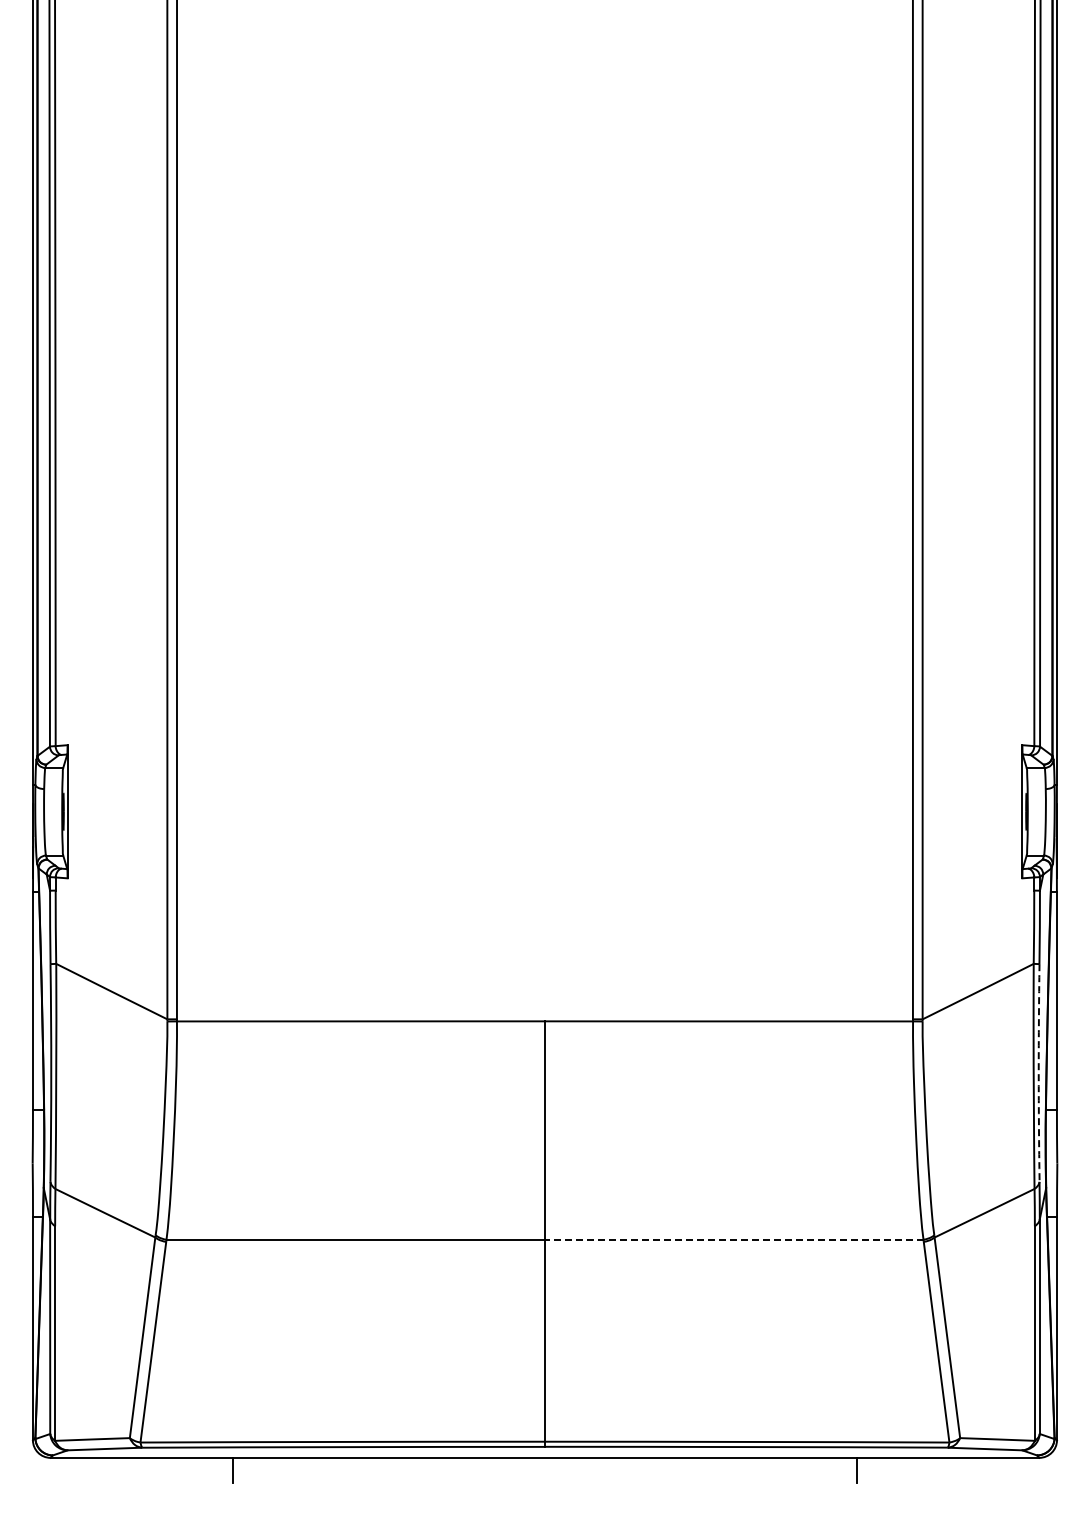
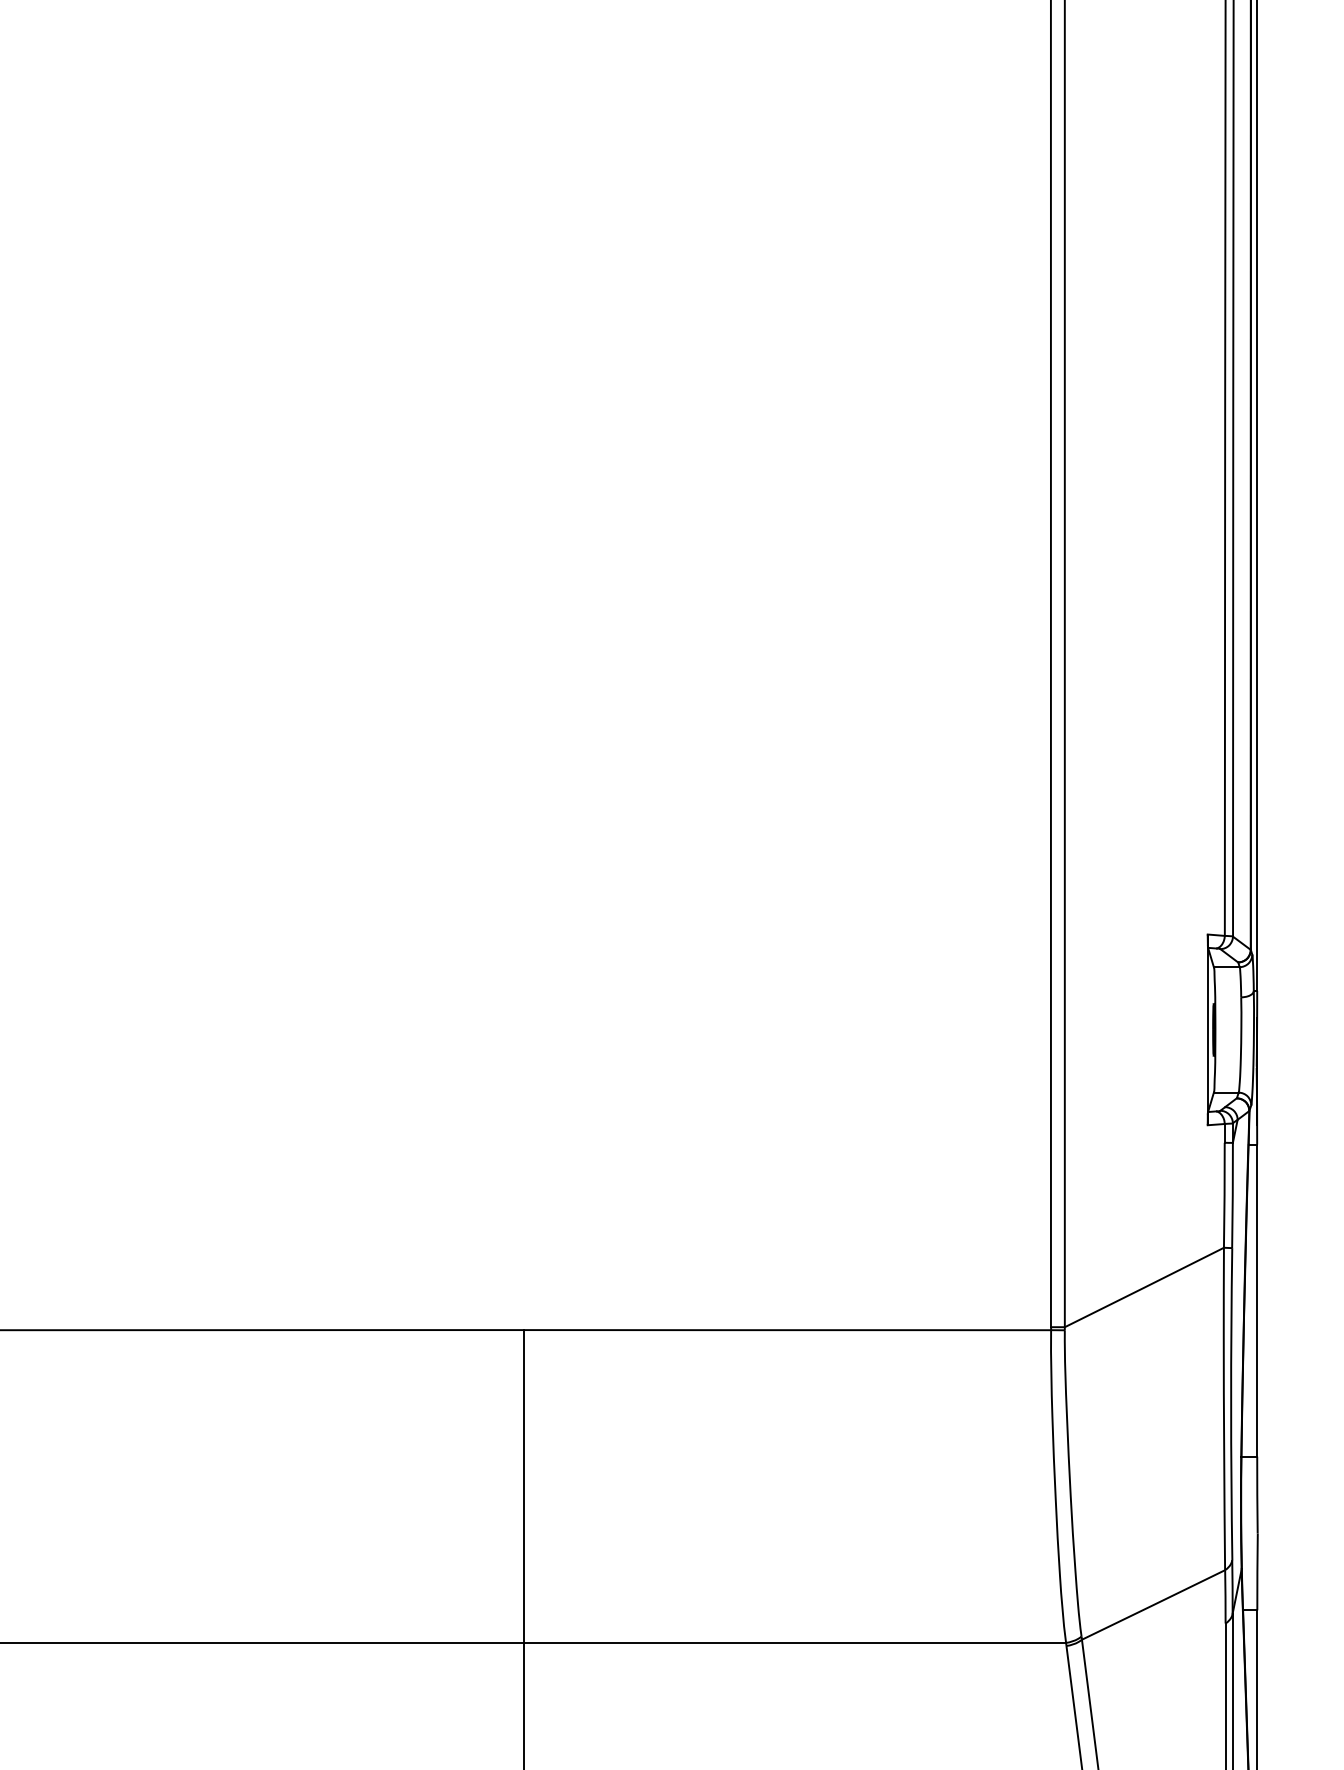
arc: (1038, 1073) -> (1230, 1404), dashed -> solid
line: (733, 1239) -> (793, 1642), dashed -> solid

